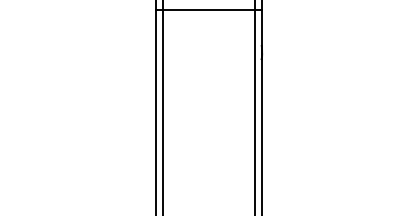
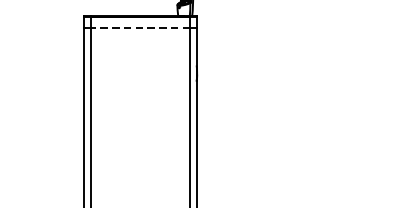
line: (208, 10) -> (139, 28), solid -> dashed

